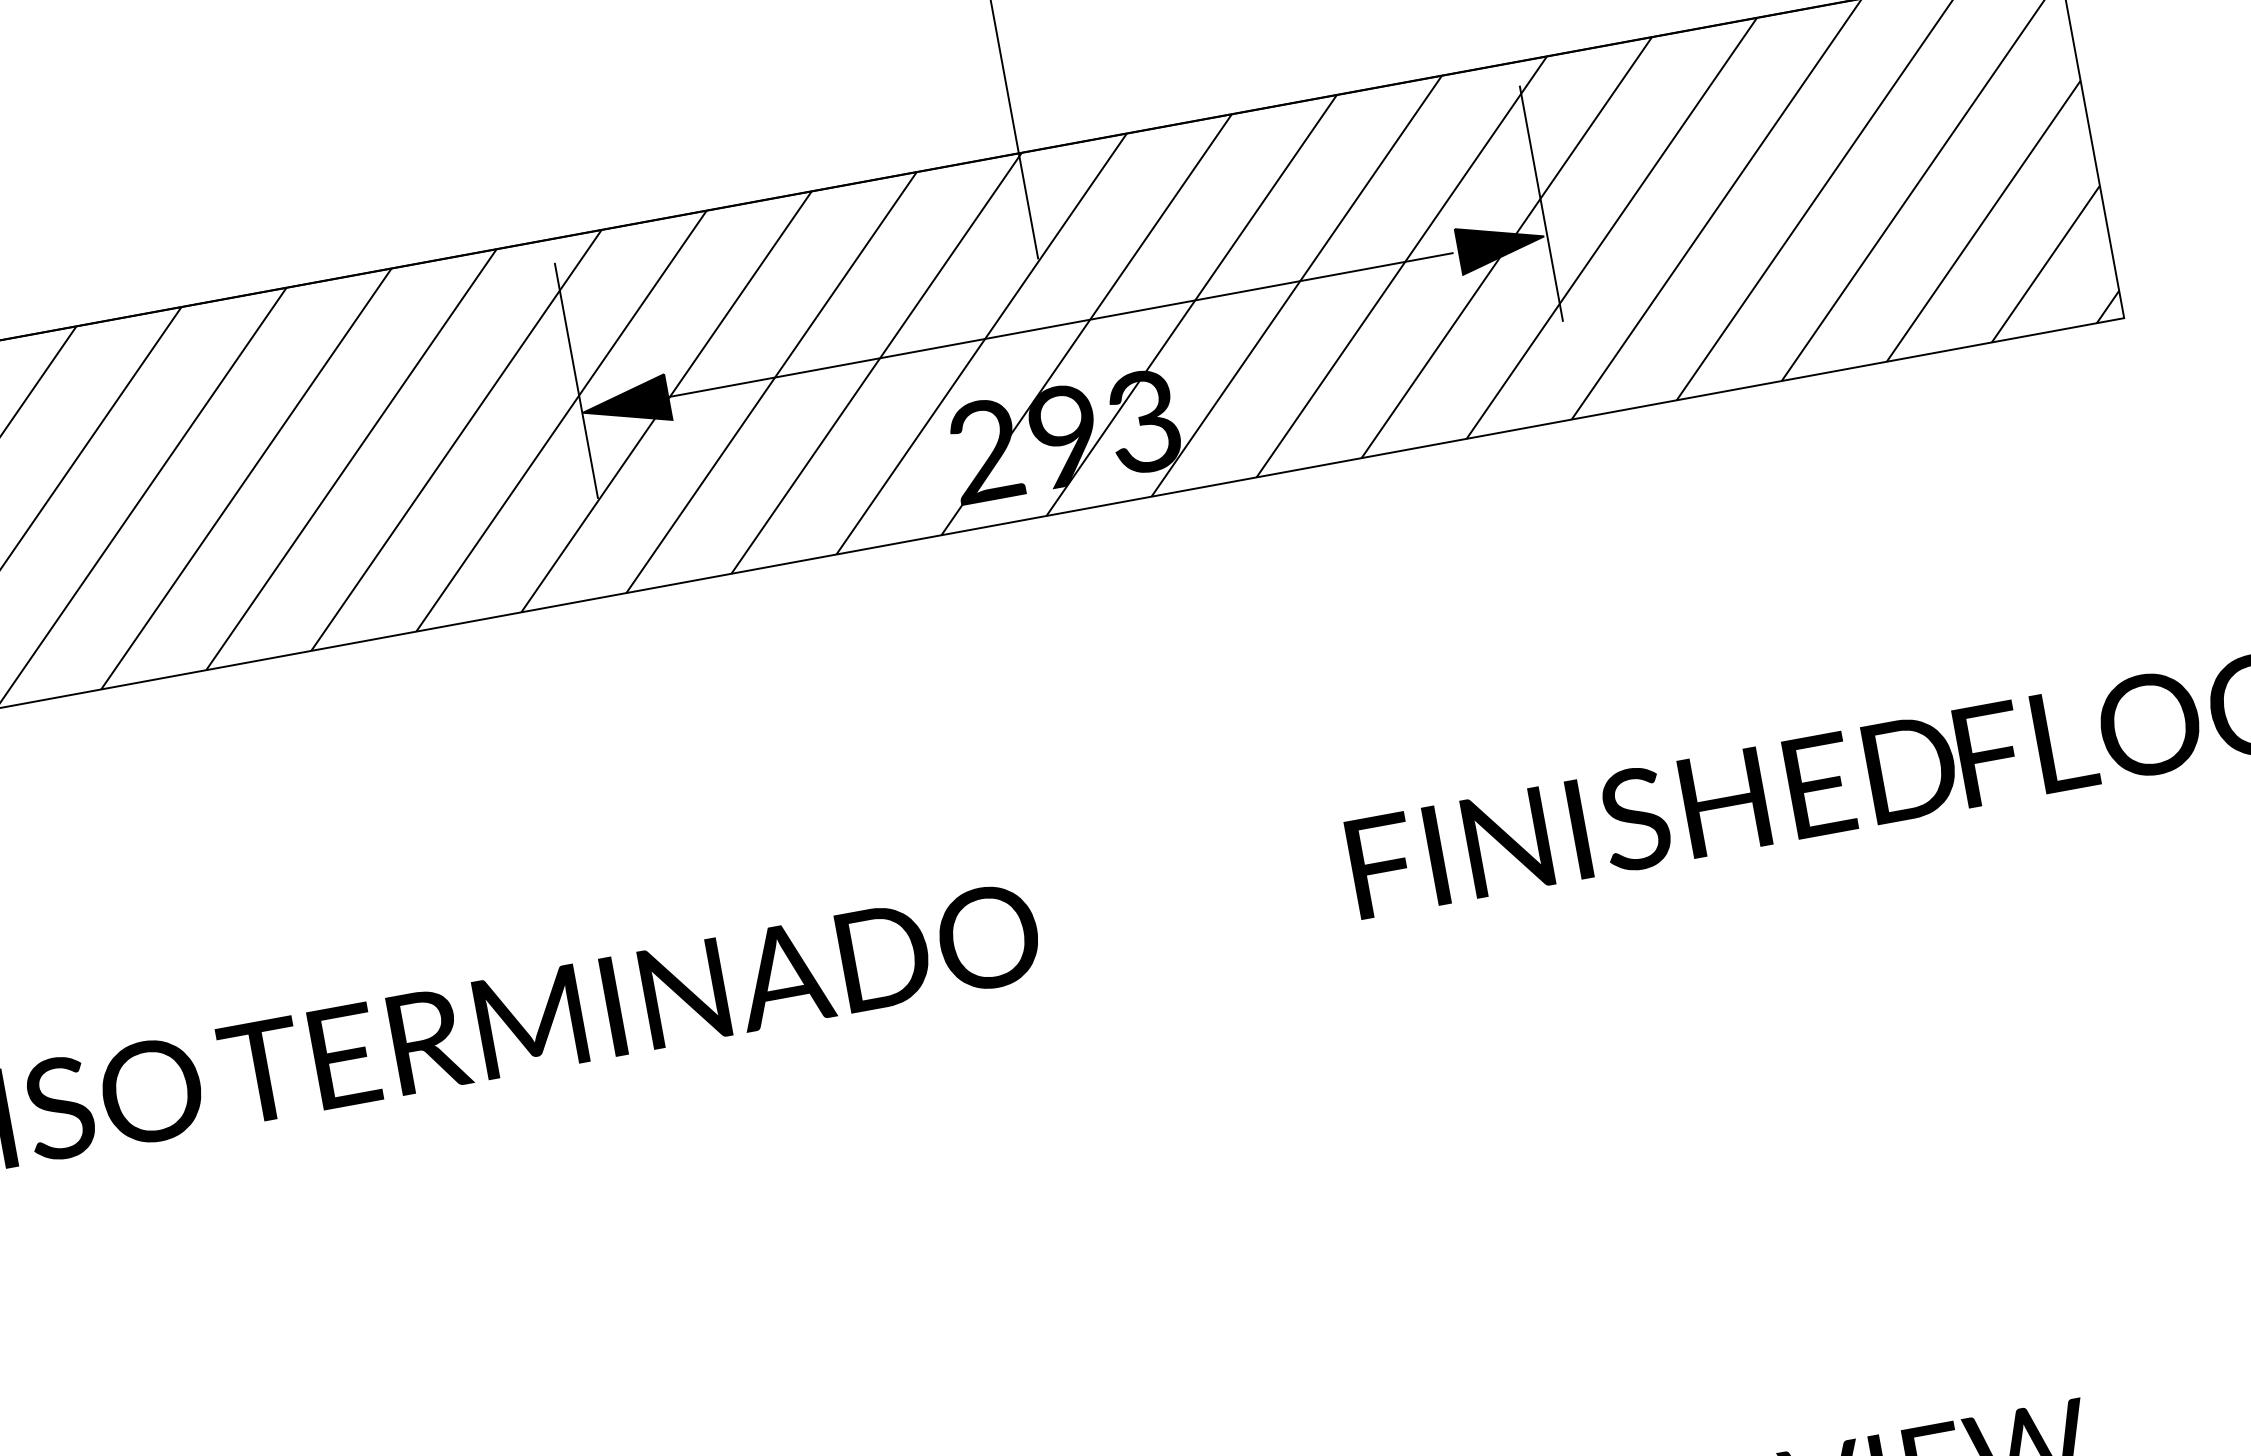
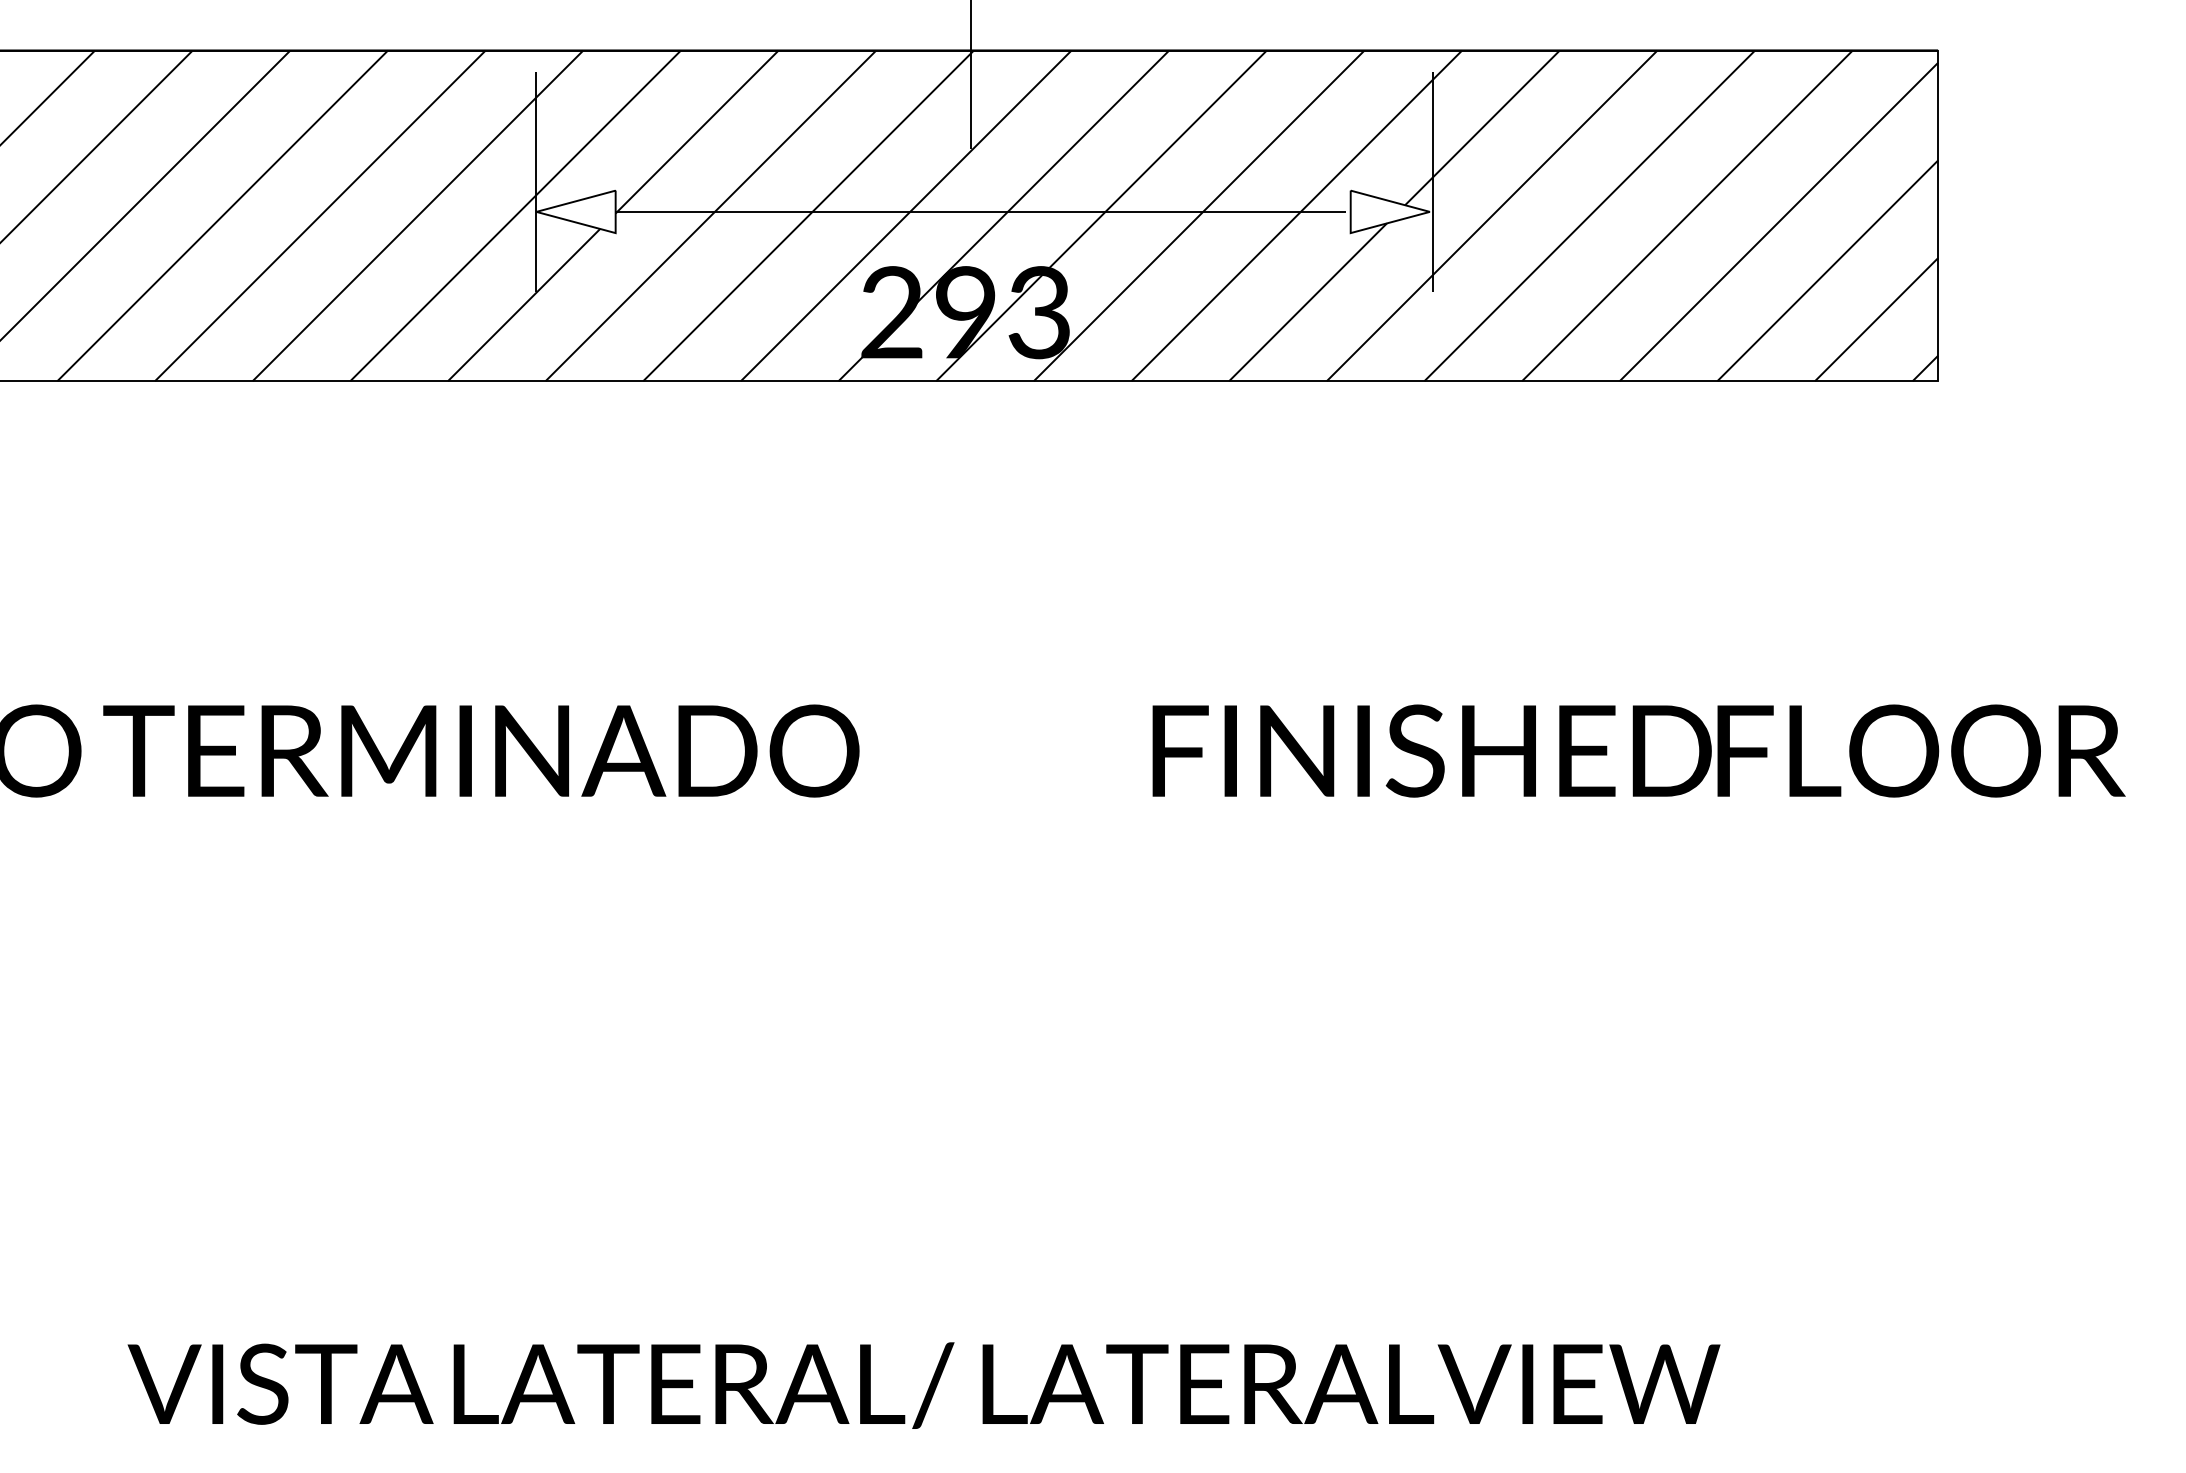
fill: (1500, 243) -> (1389, 211), removed
fill: (625, 404) -> (575, 211), removed

